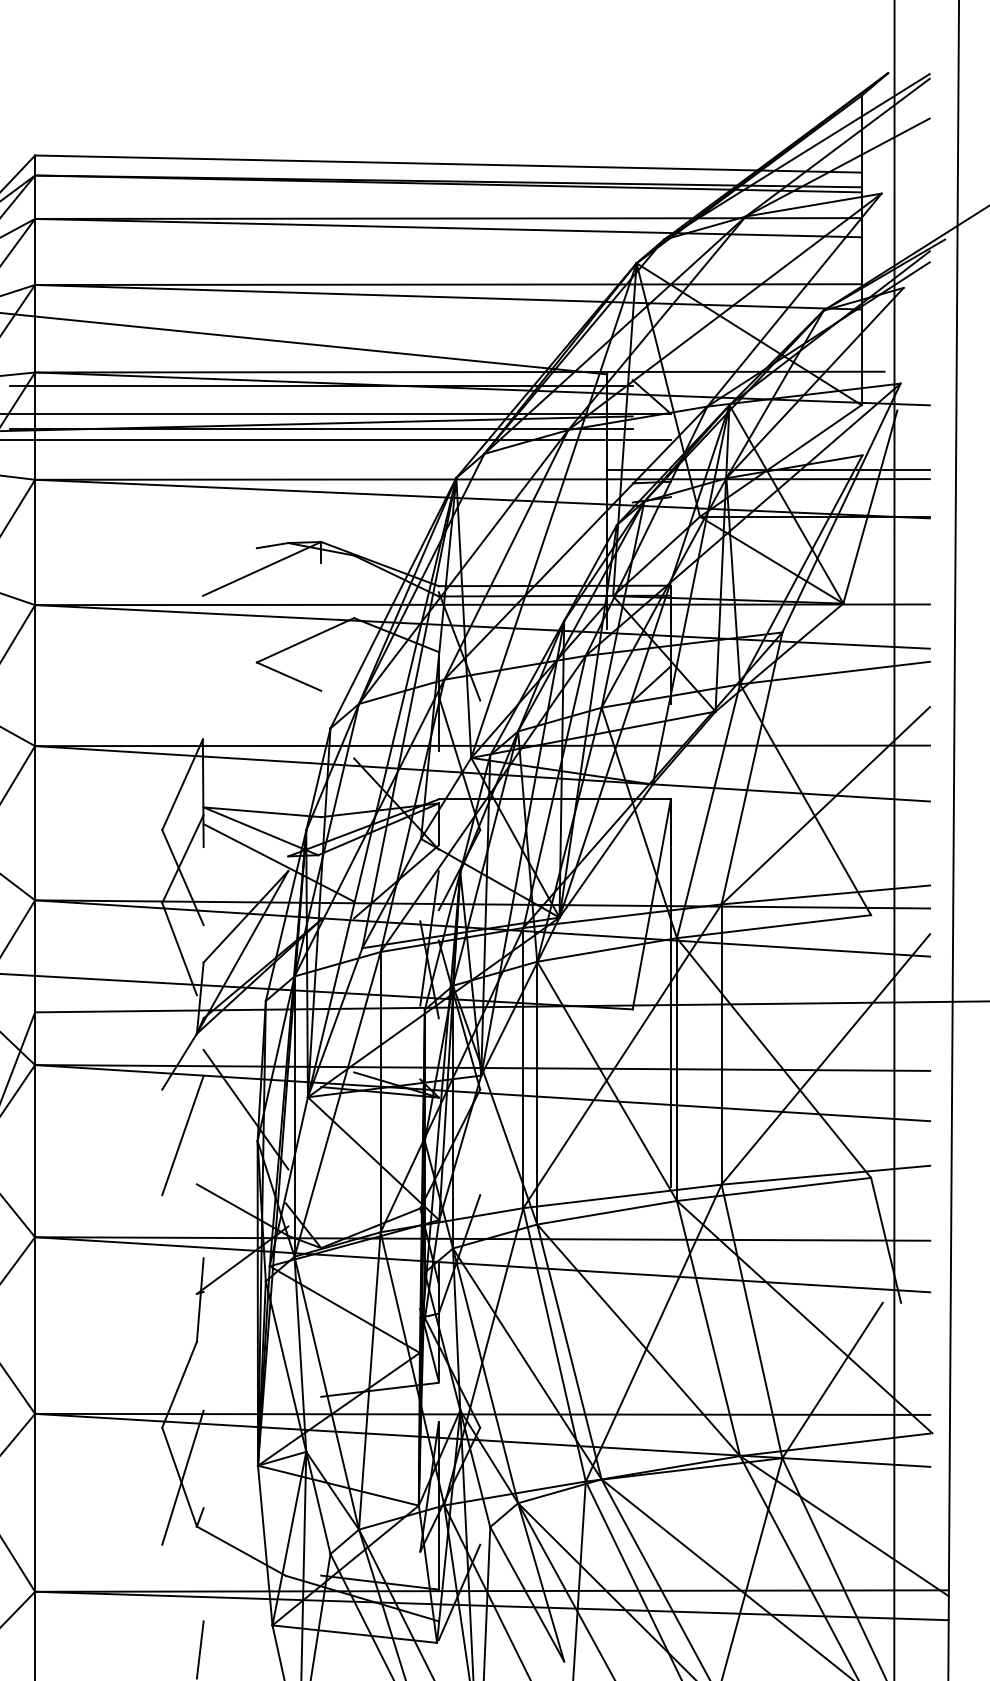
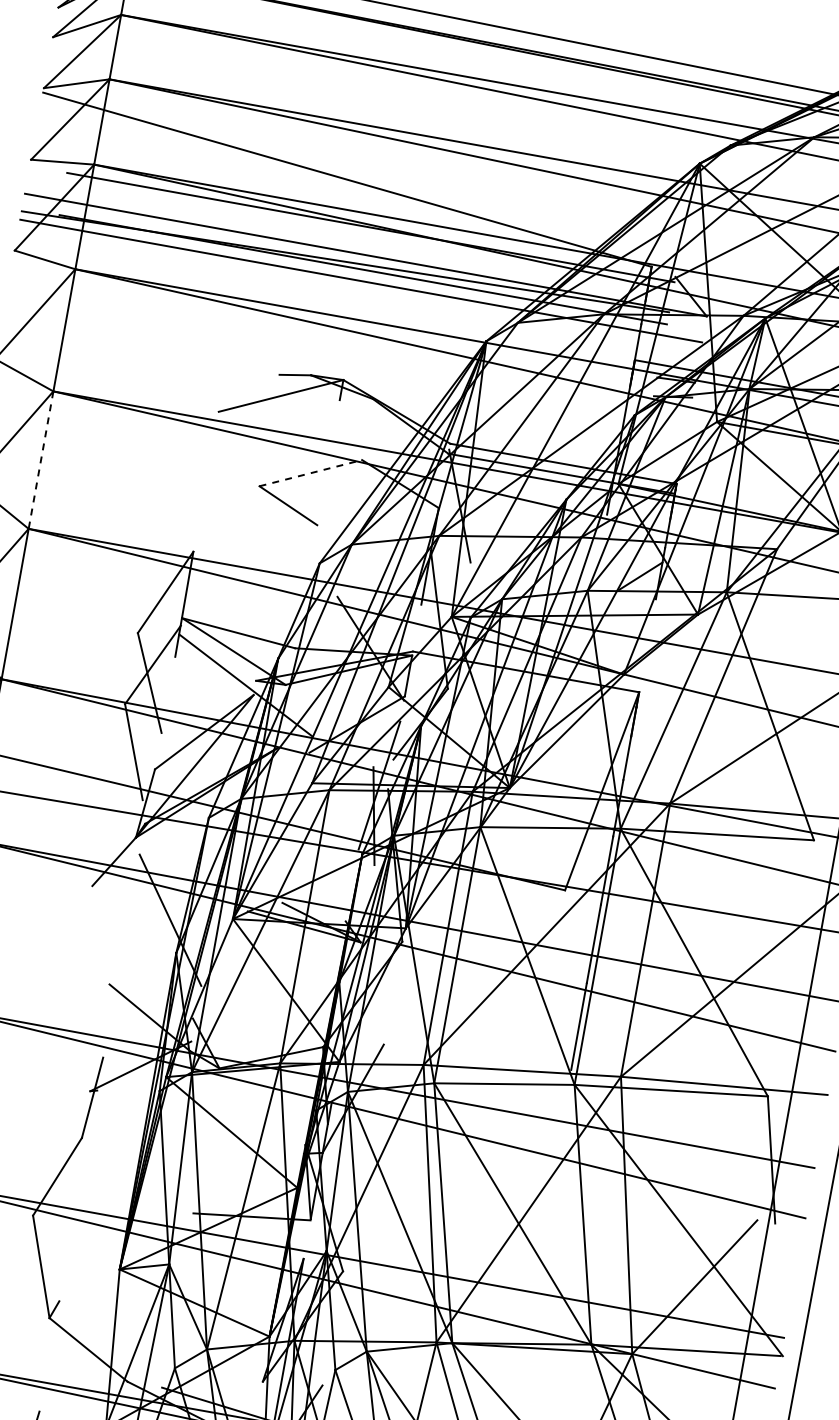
line: (305, 640) -> (310, 473), solid -> dashed
line: (35, 675) -> (41, 460), solid -> dashed
line: (182, 1135) -> (104, 934), removed
line: (182, 1477) -> (44, 1267), removed

